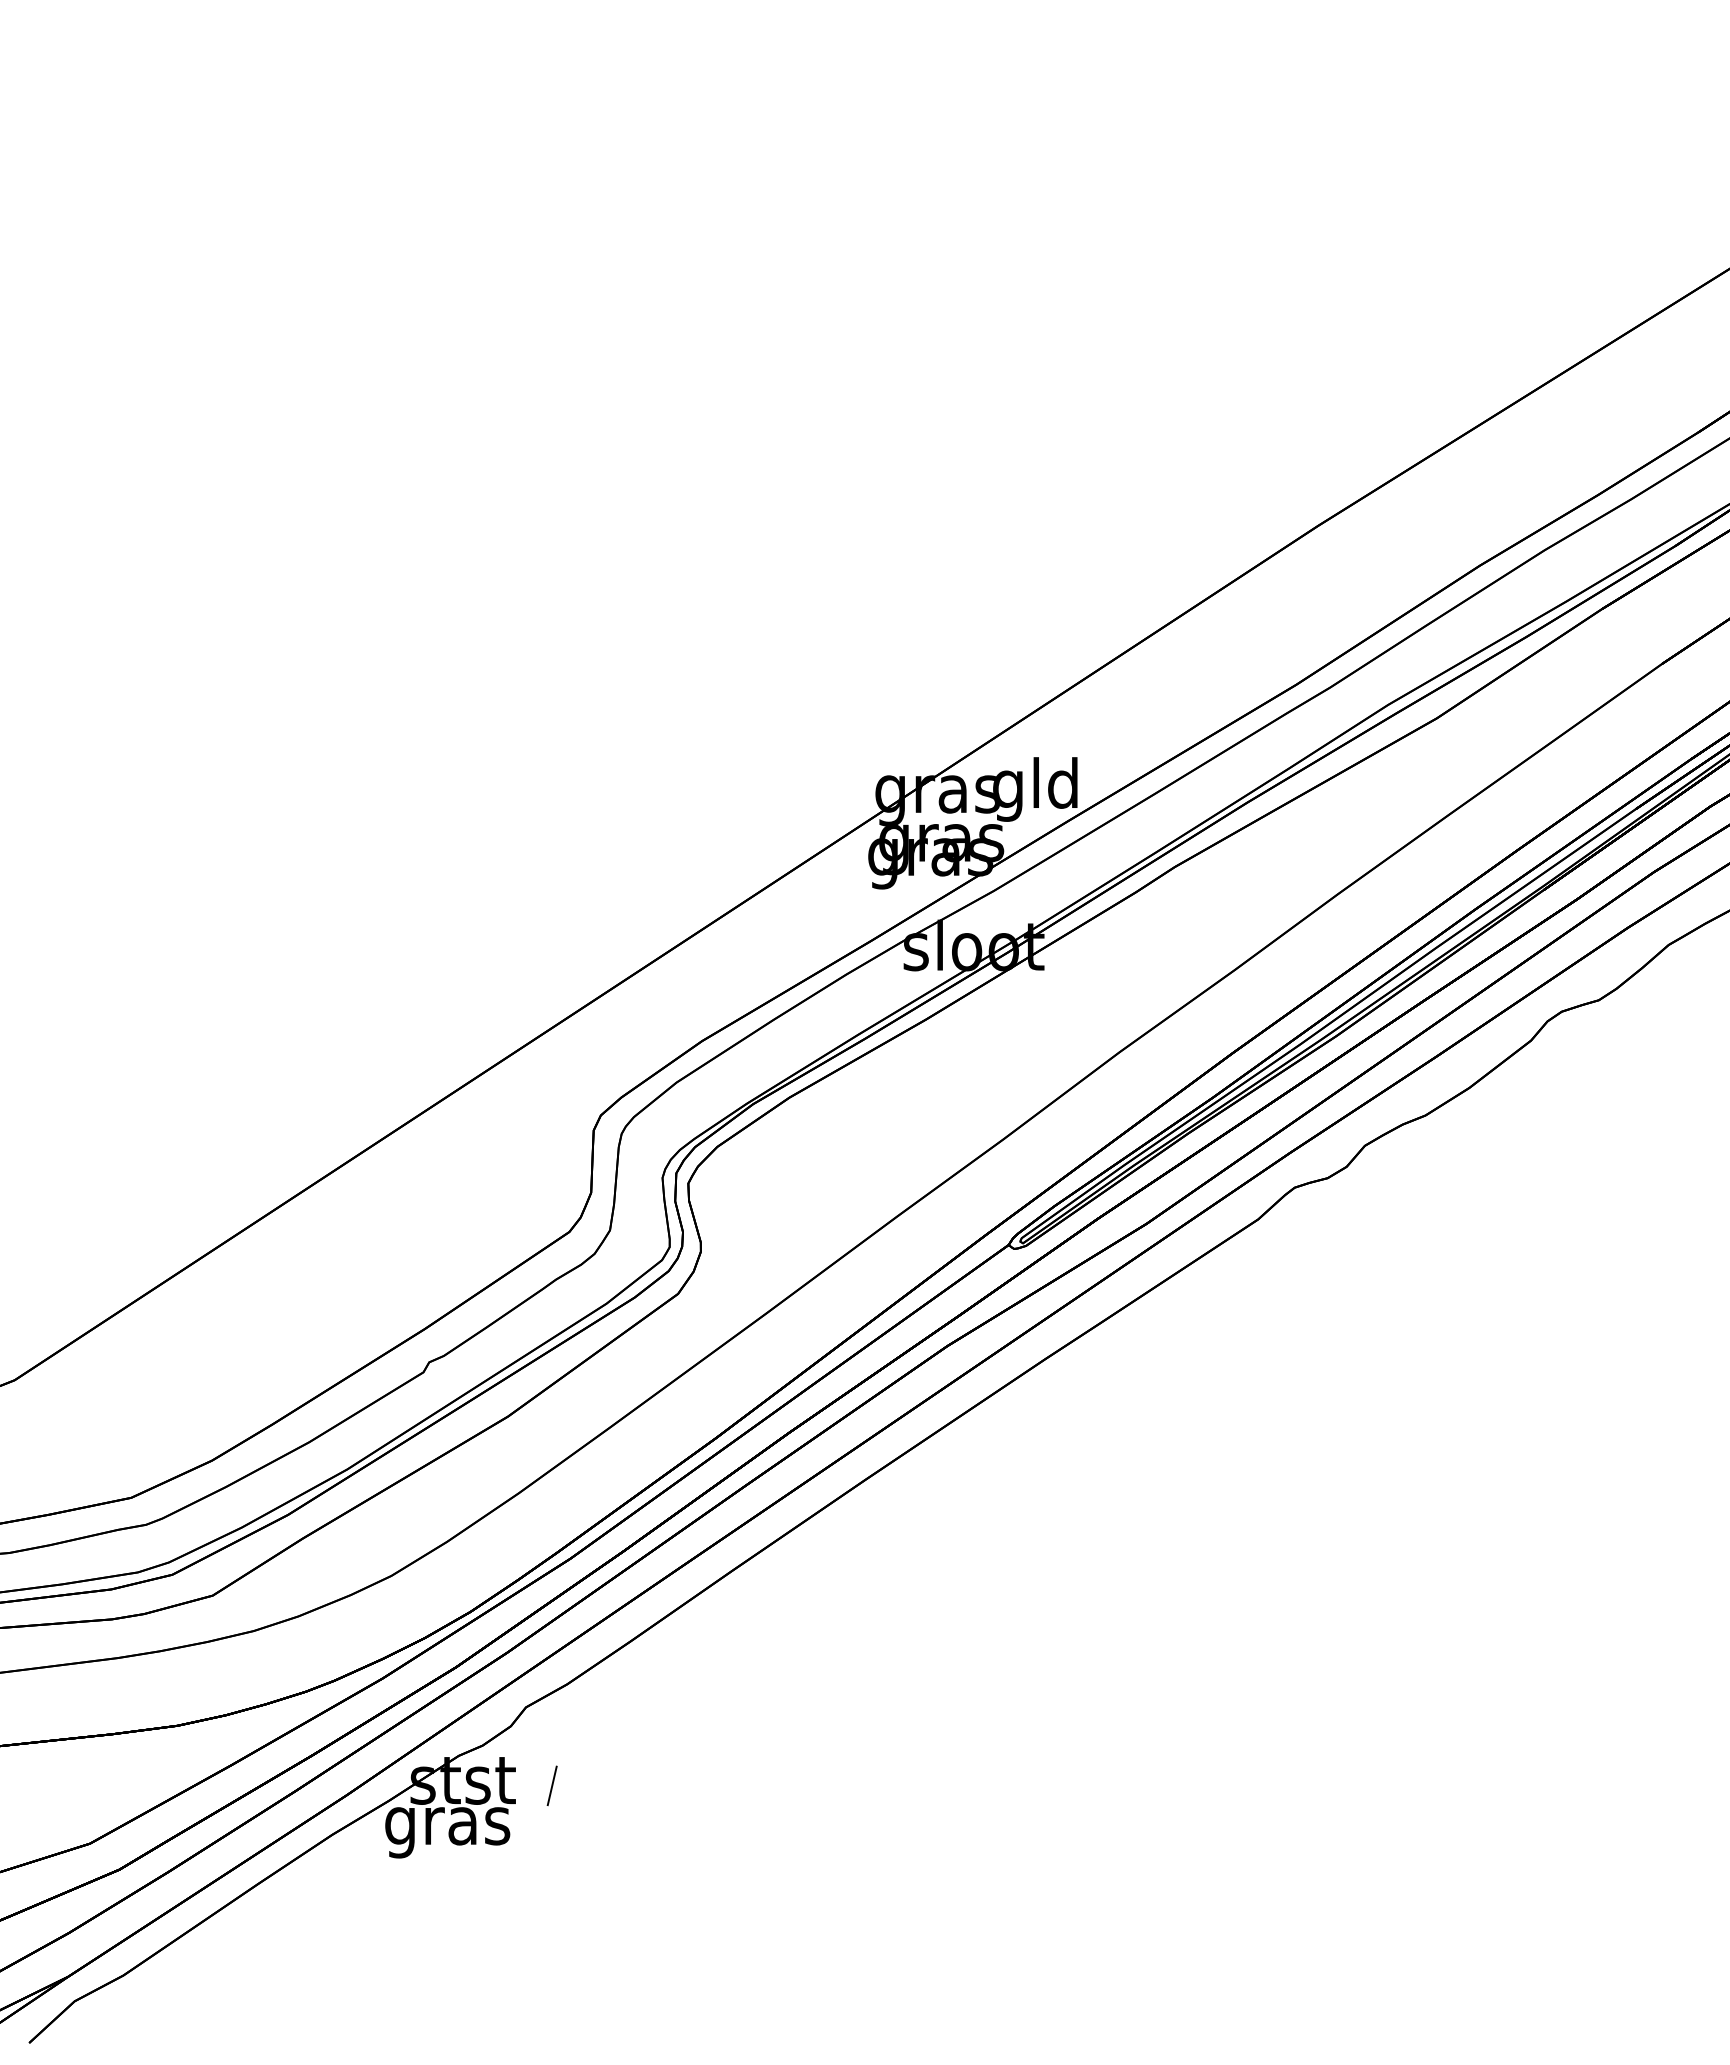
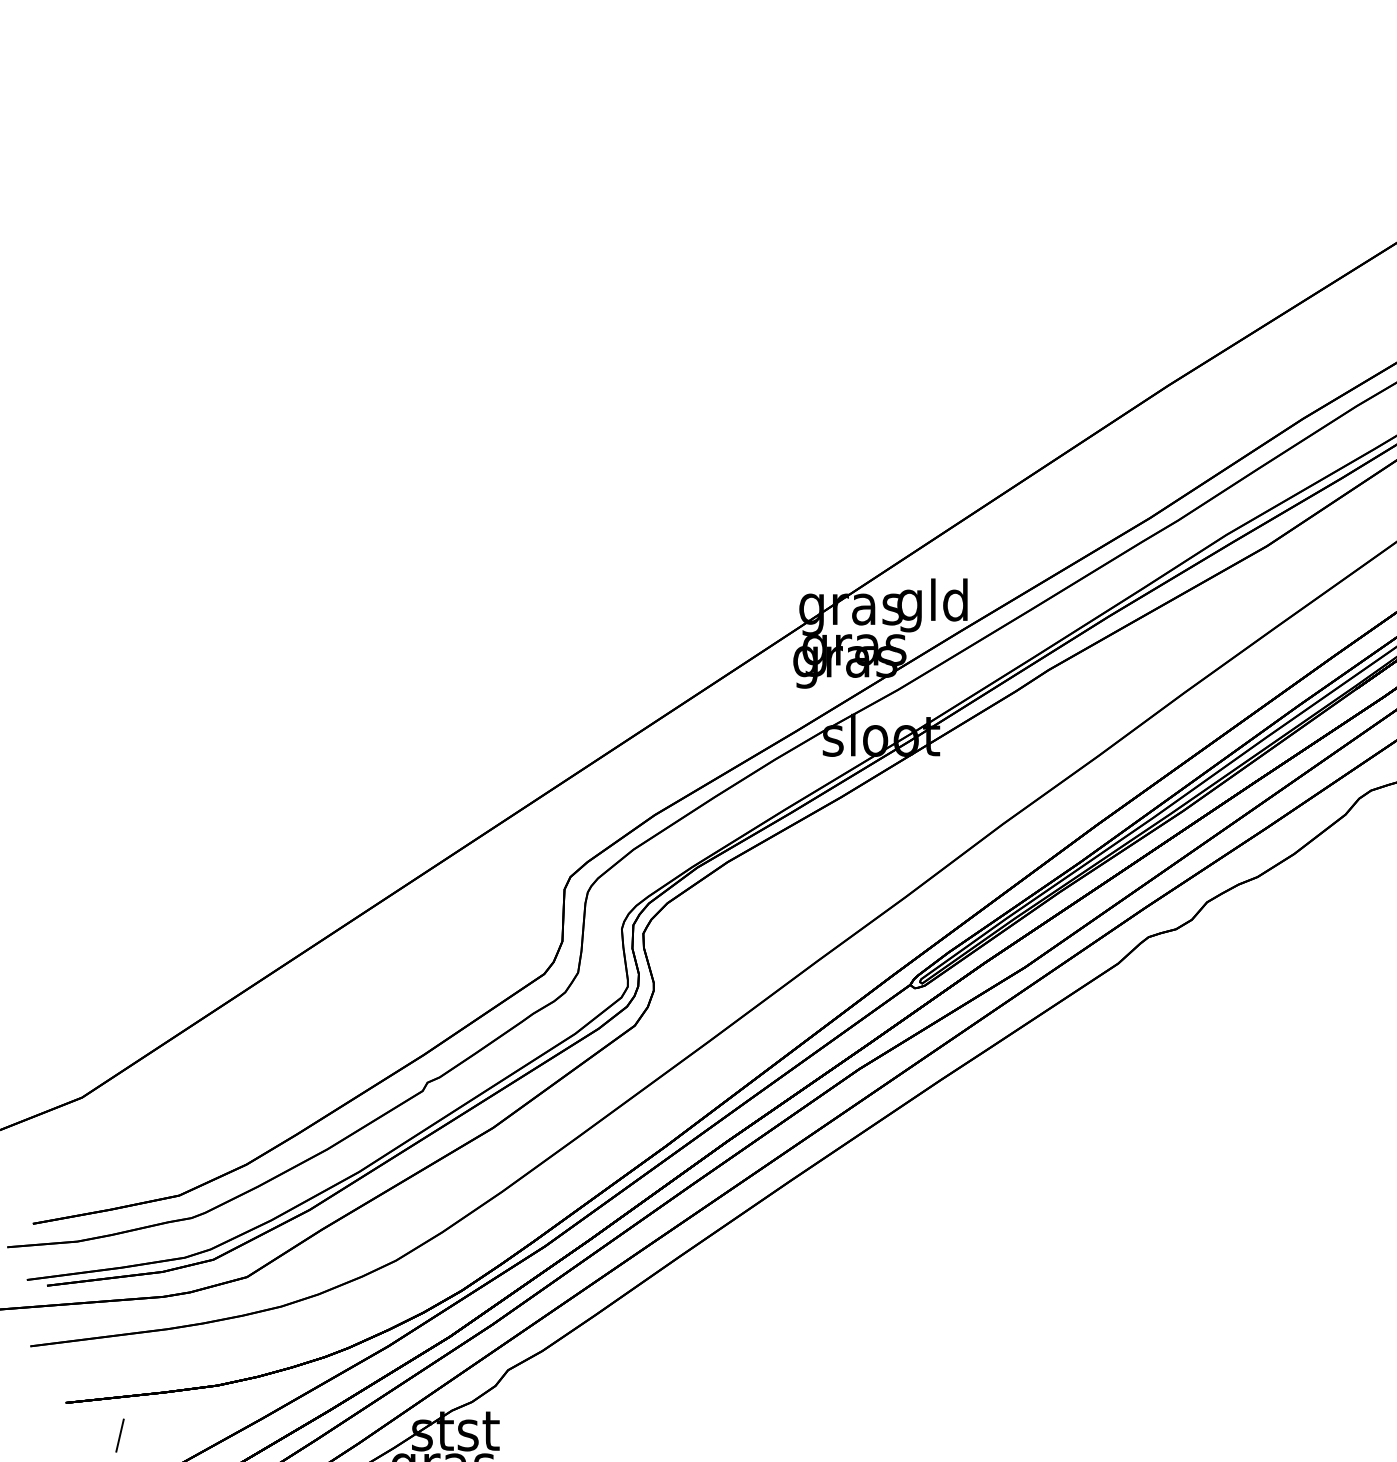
line: (551, 1785) -> (119, 1435), moved

